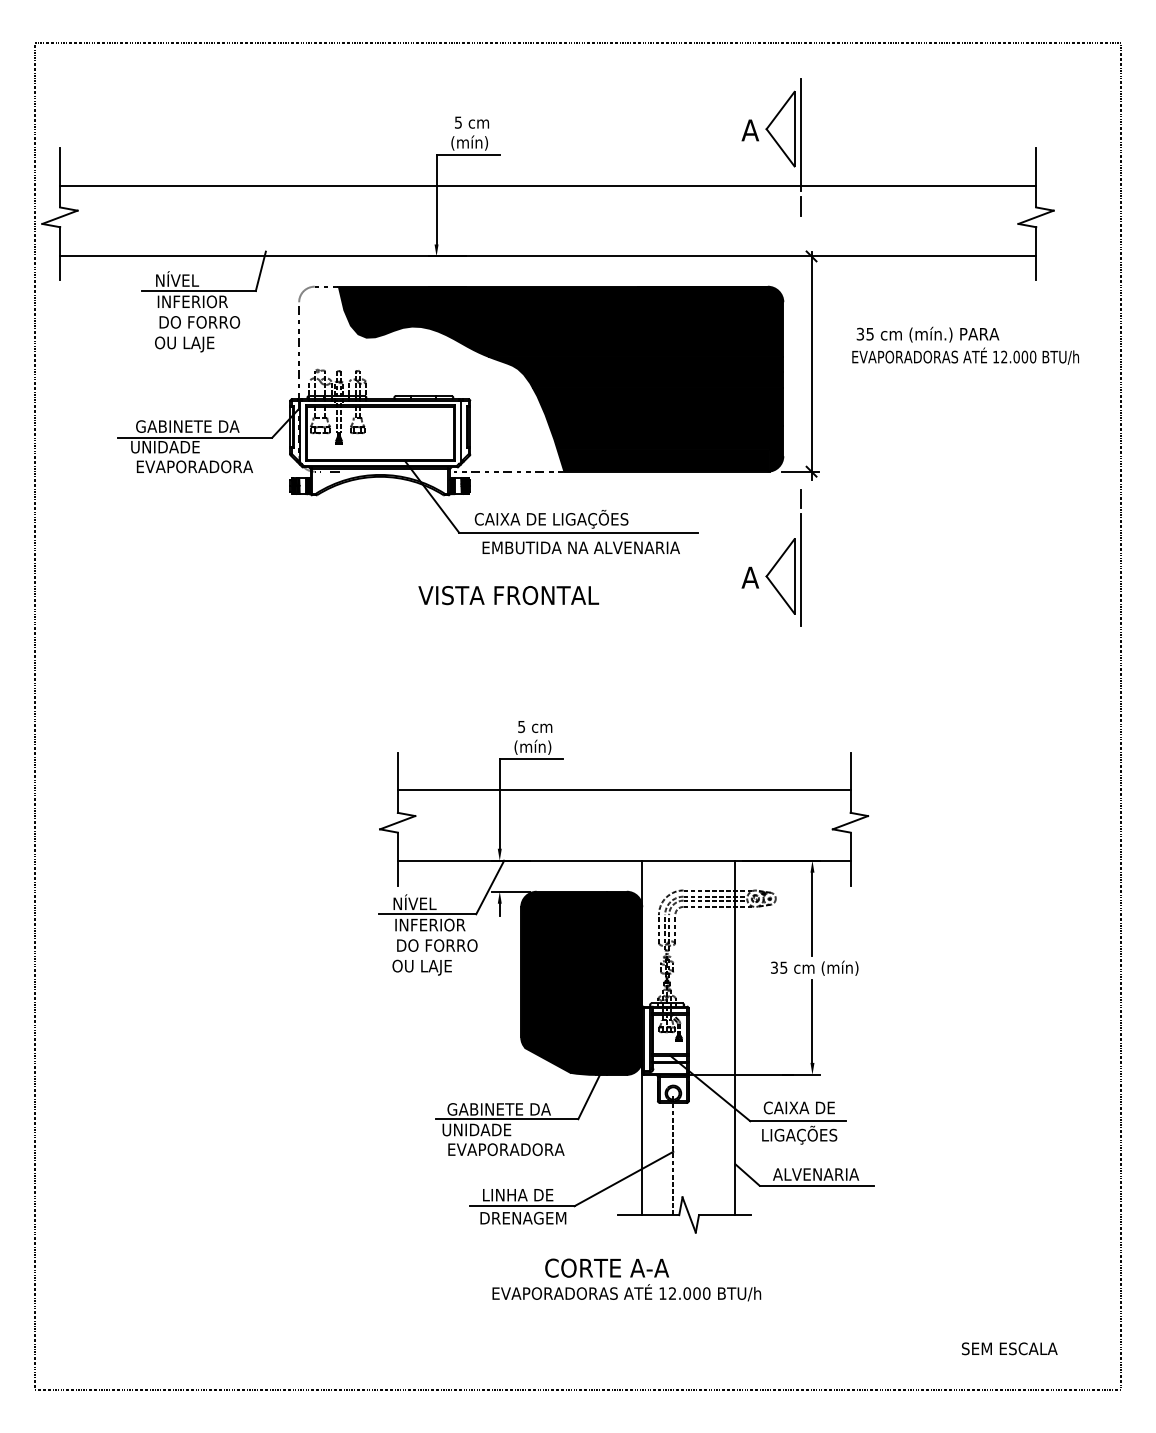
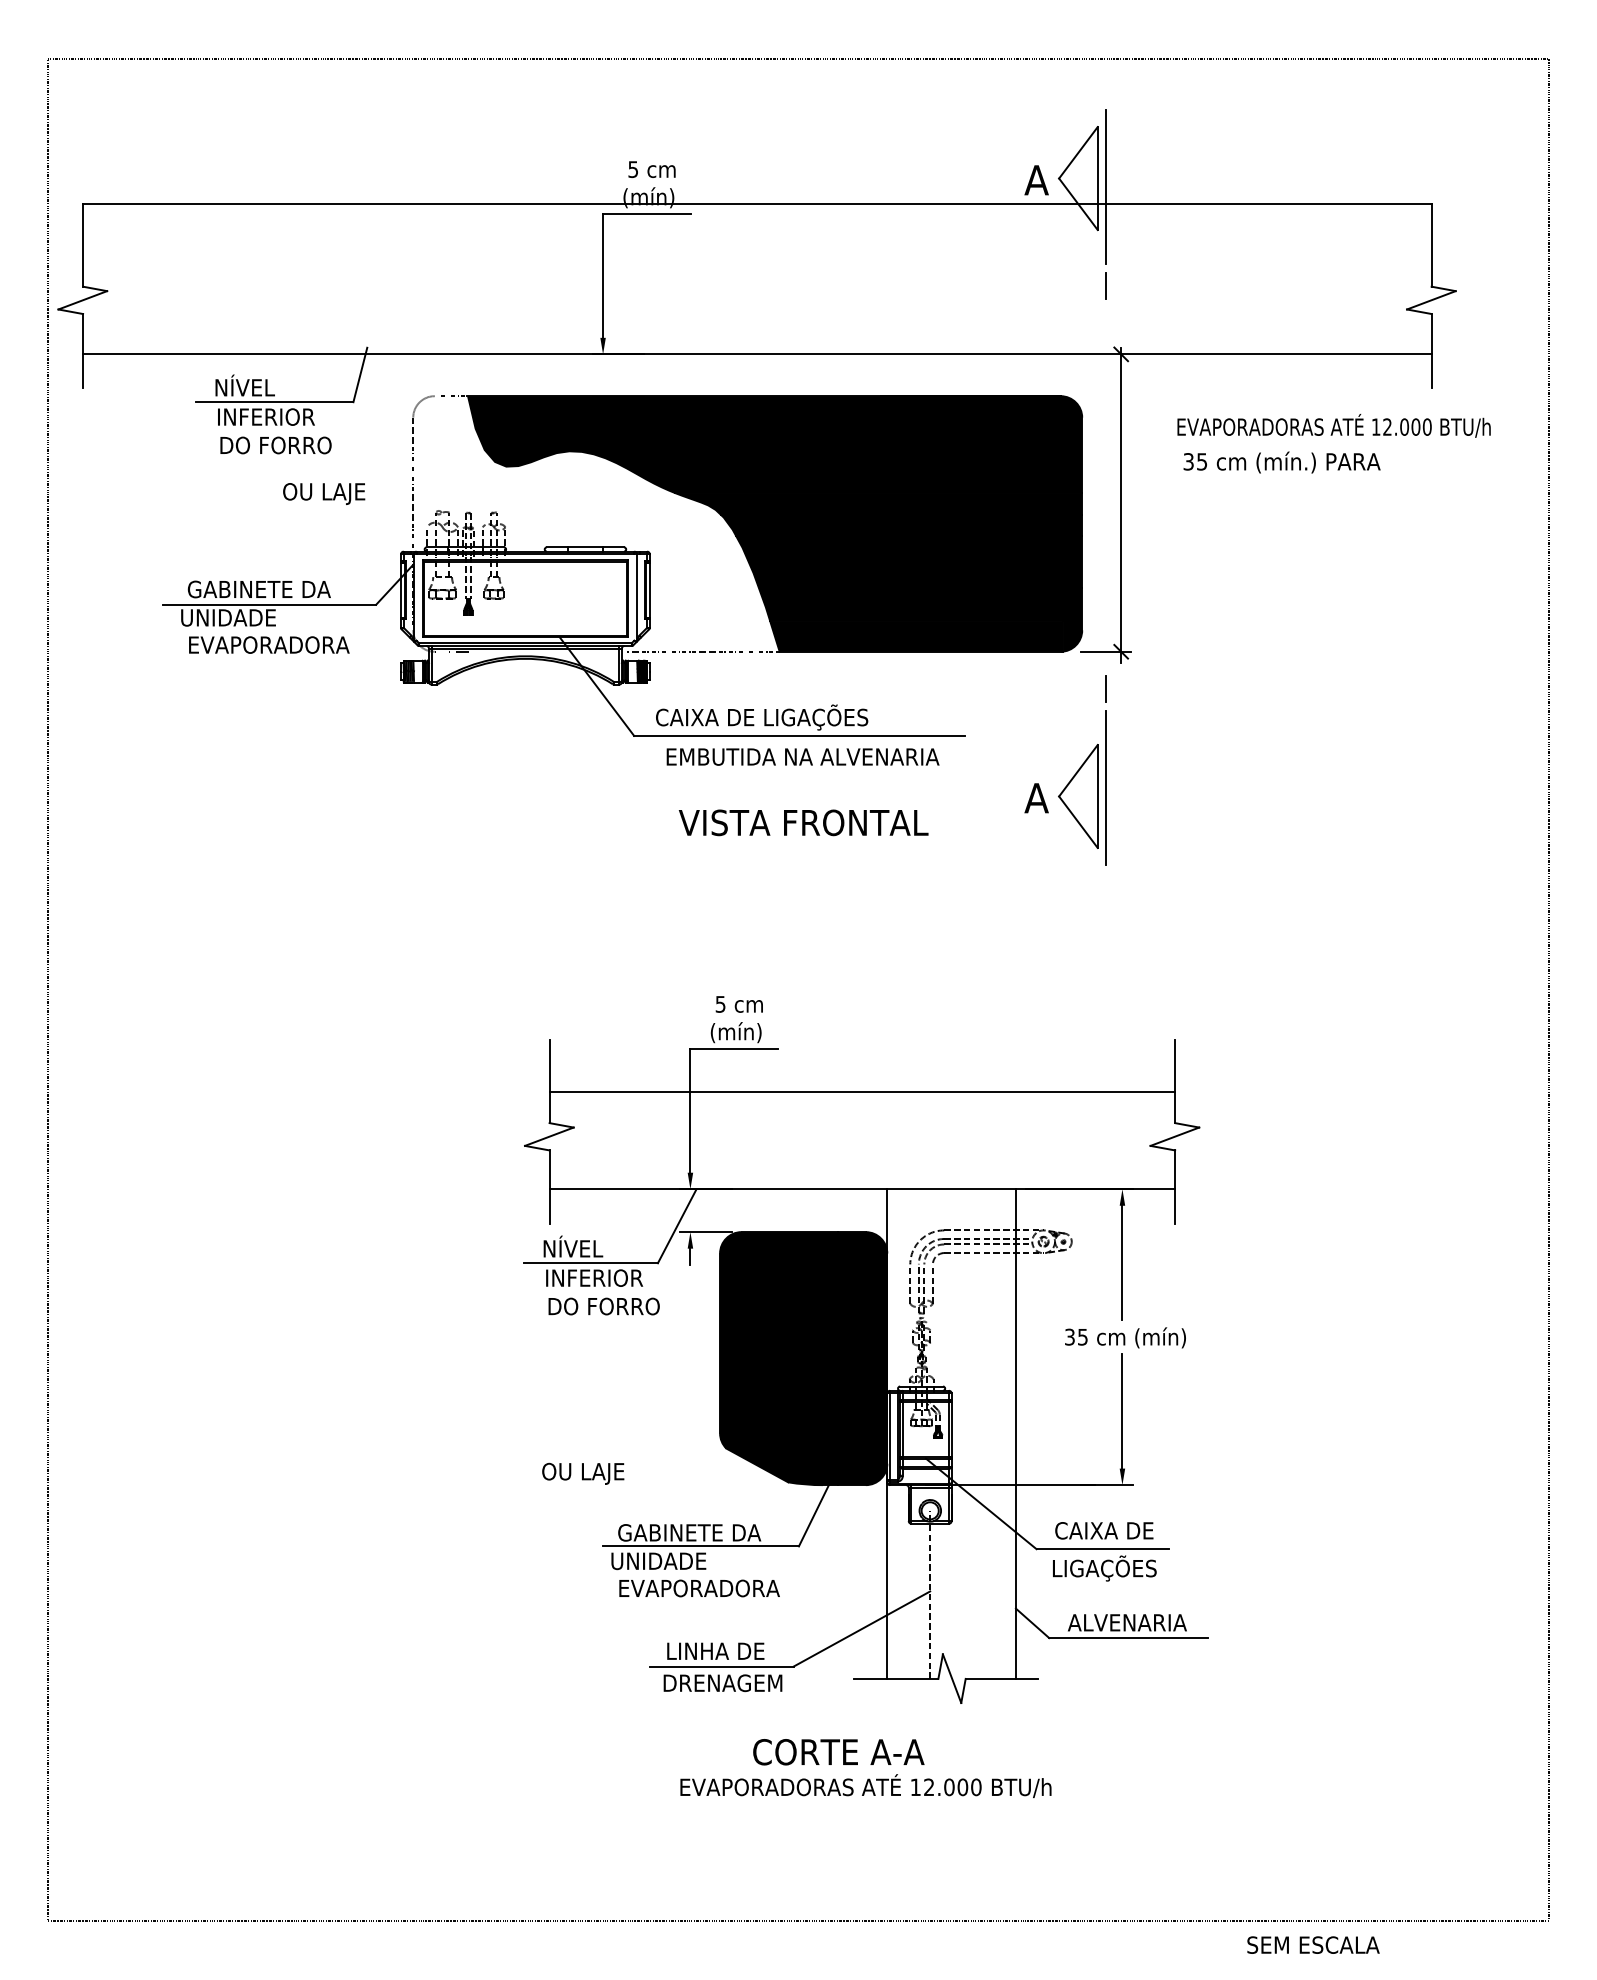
line: (548, 185) -> (757, 203), moved
text: (184, 344) -> (323, 494), moved
text: (965, 355) -> (1333, 424), moved
text: (508, 595) -> (803, 822), moved
text: (421, 967) -> (582, 1473), moved
text: (1009, 1348) -> (1313, 1944), moved

